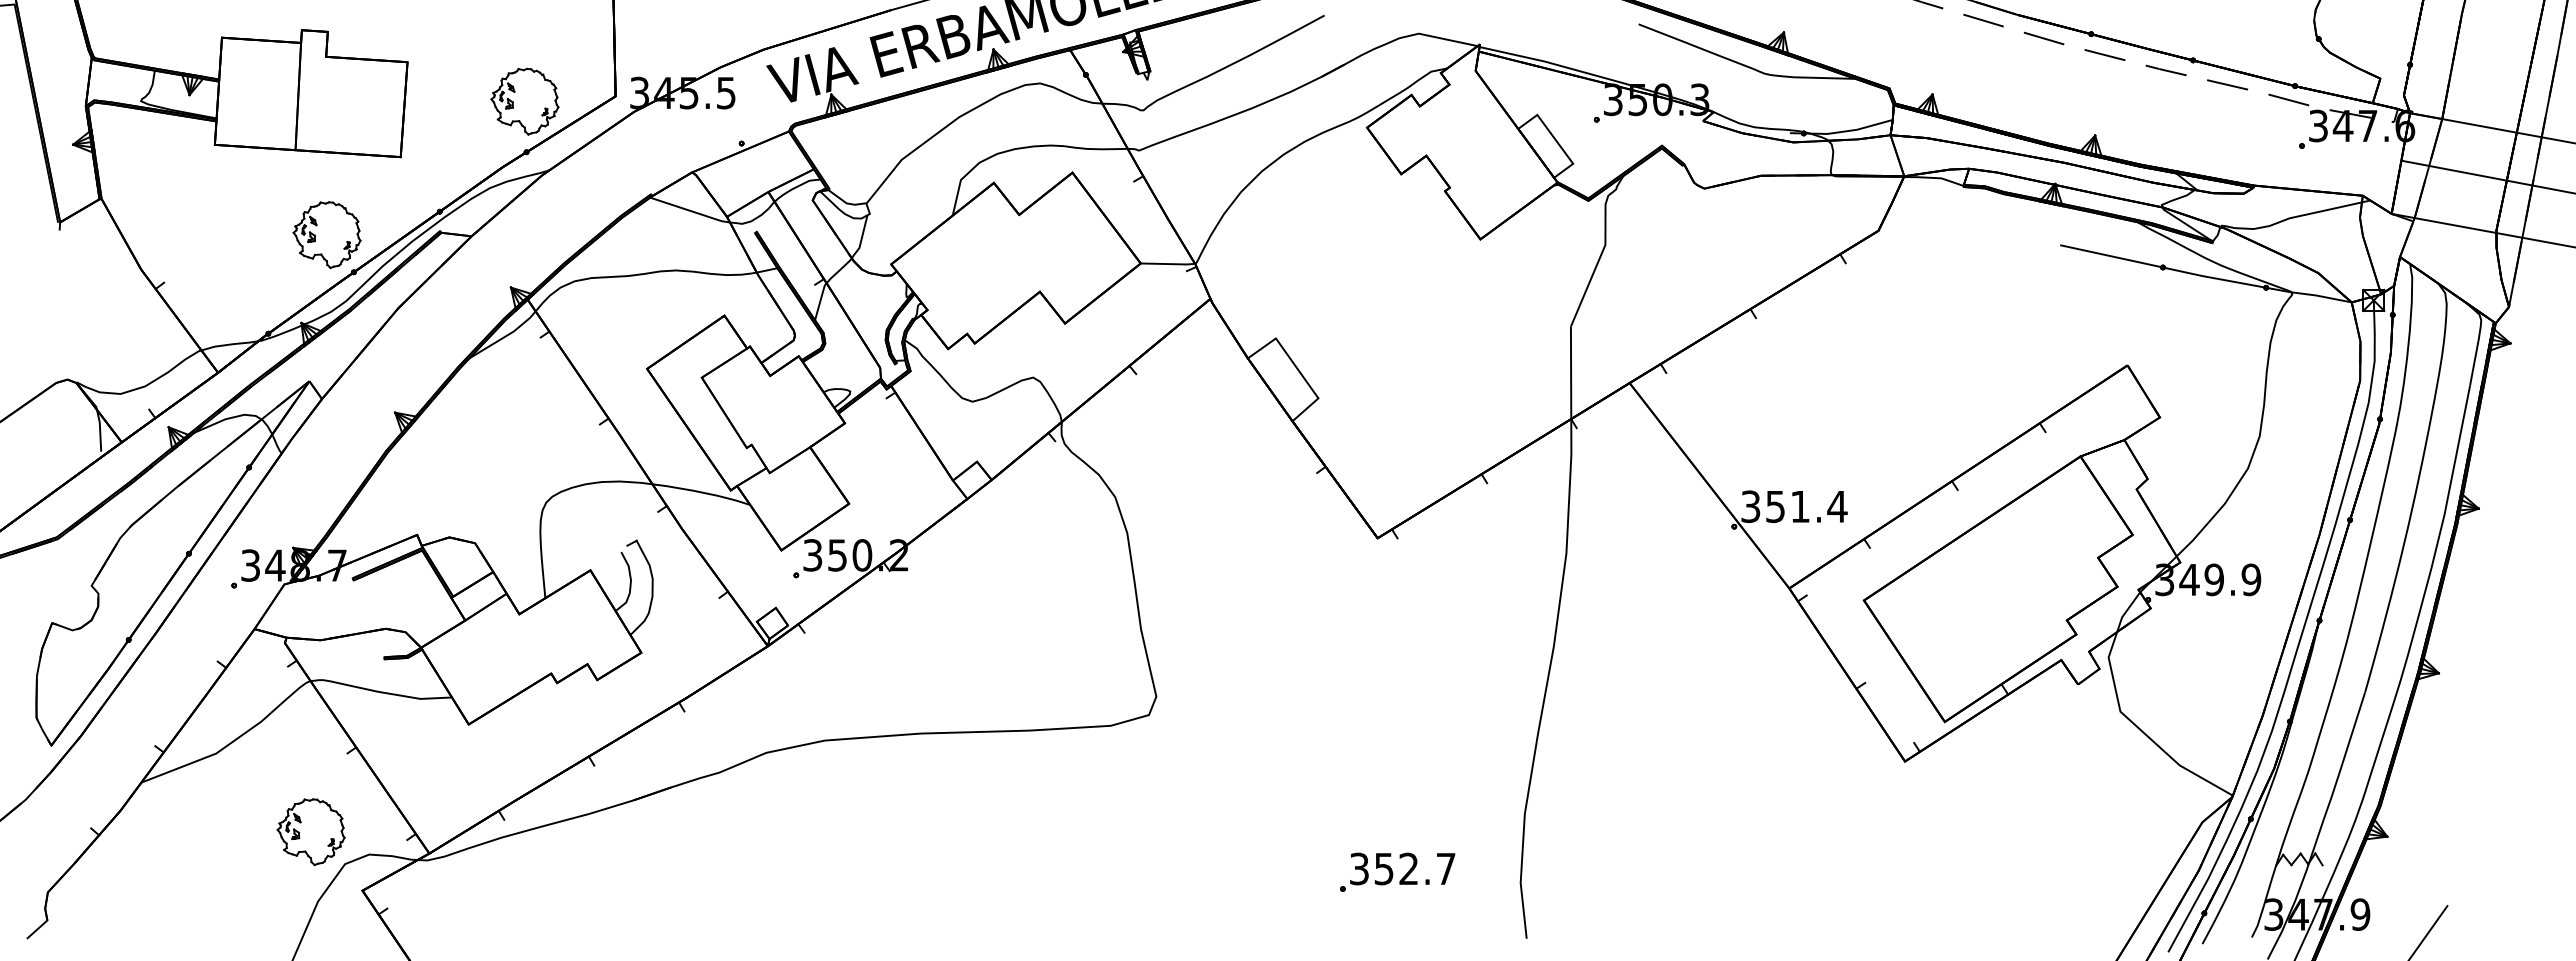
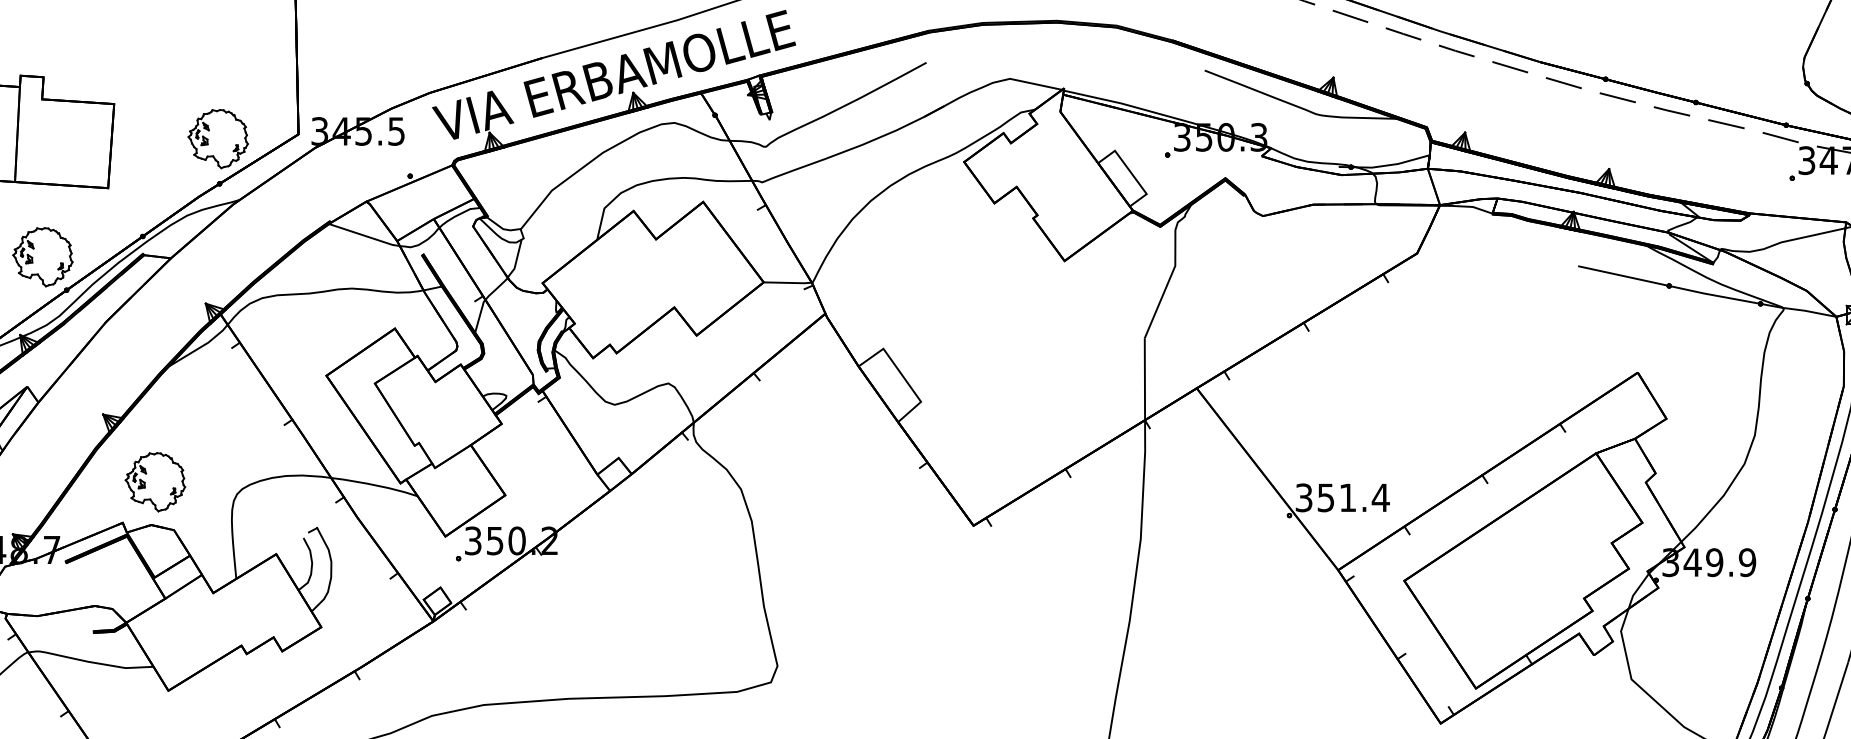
part: (453, 489) -> (154, 482), added

